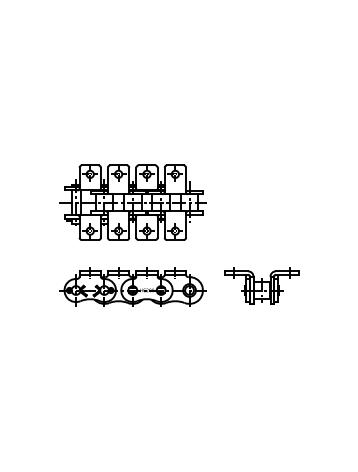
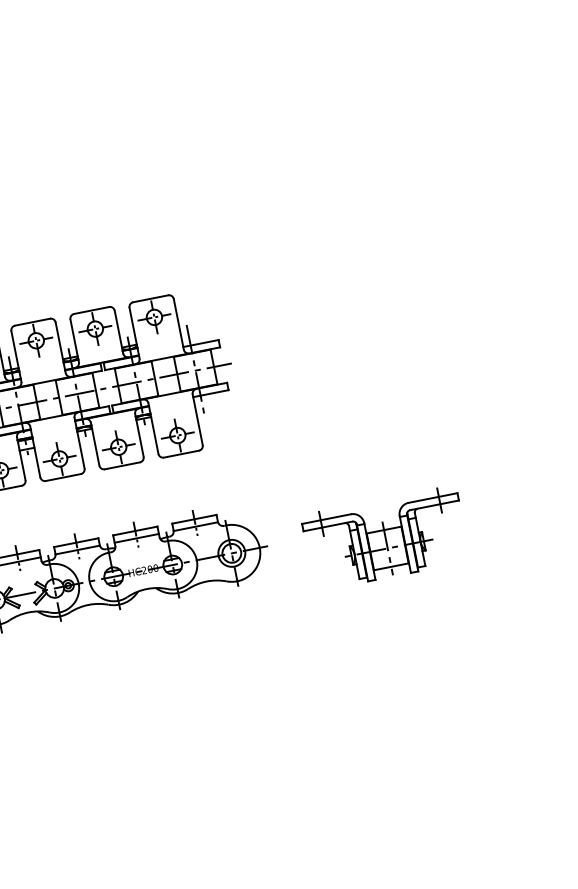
part: (261, 285) -> (384, 538), moved

